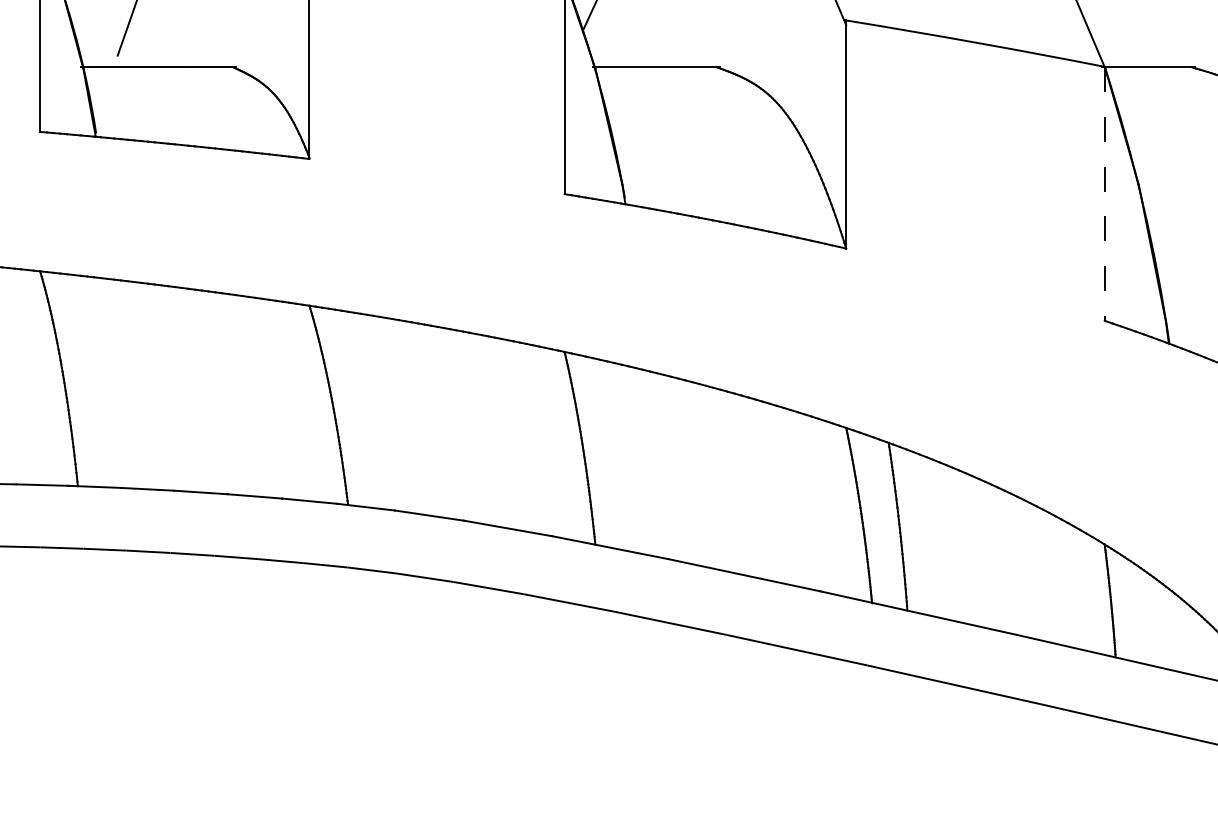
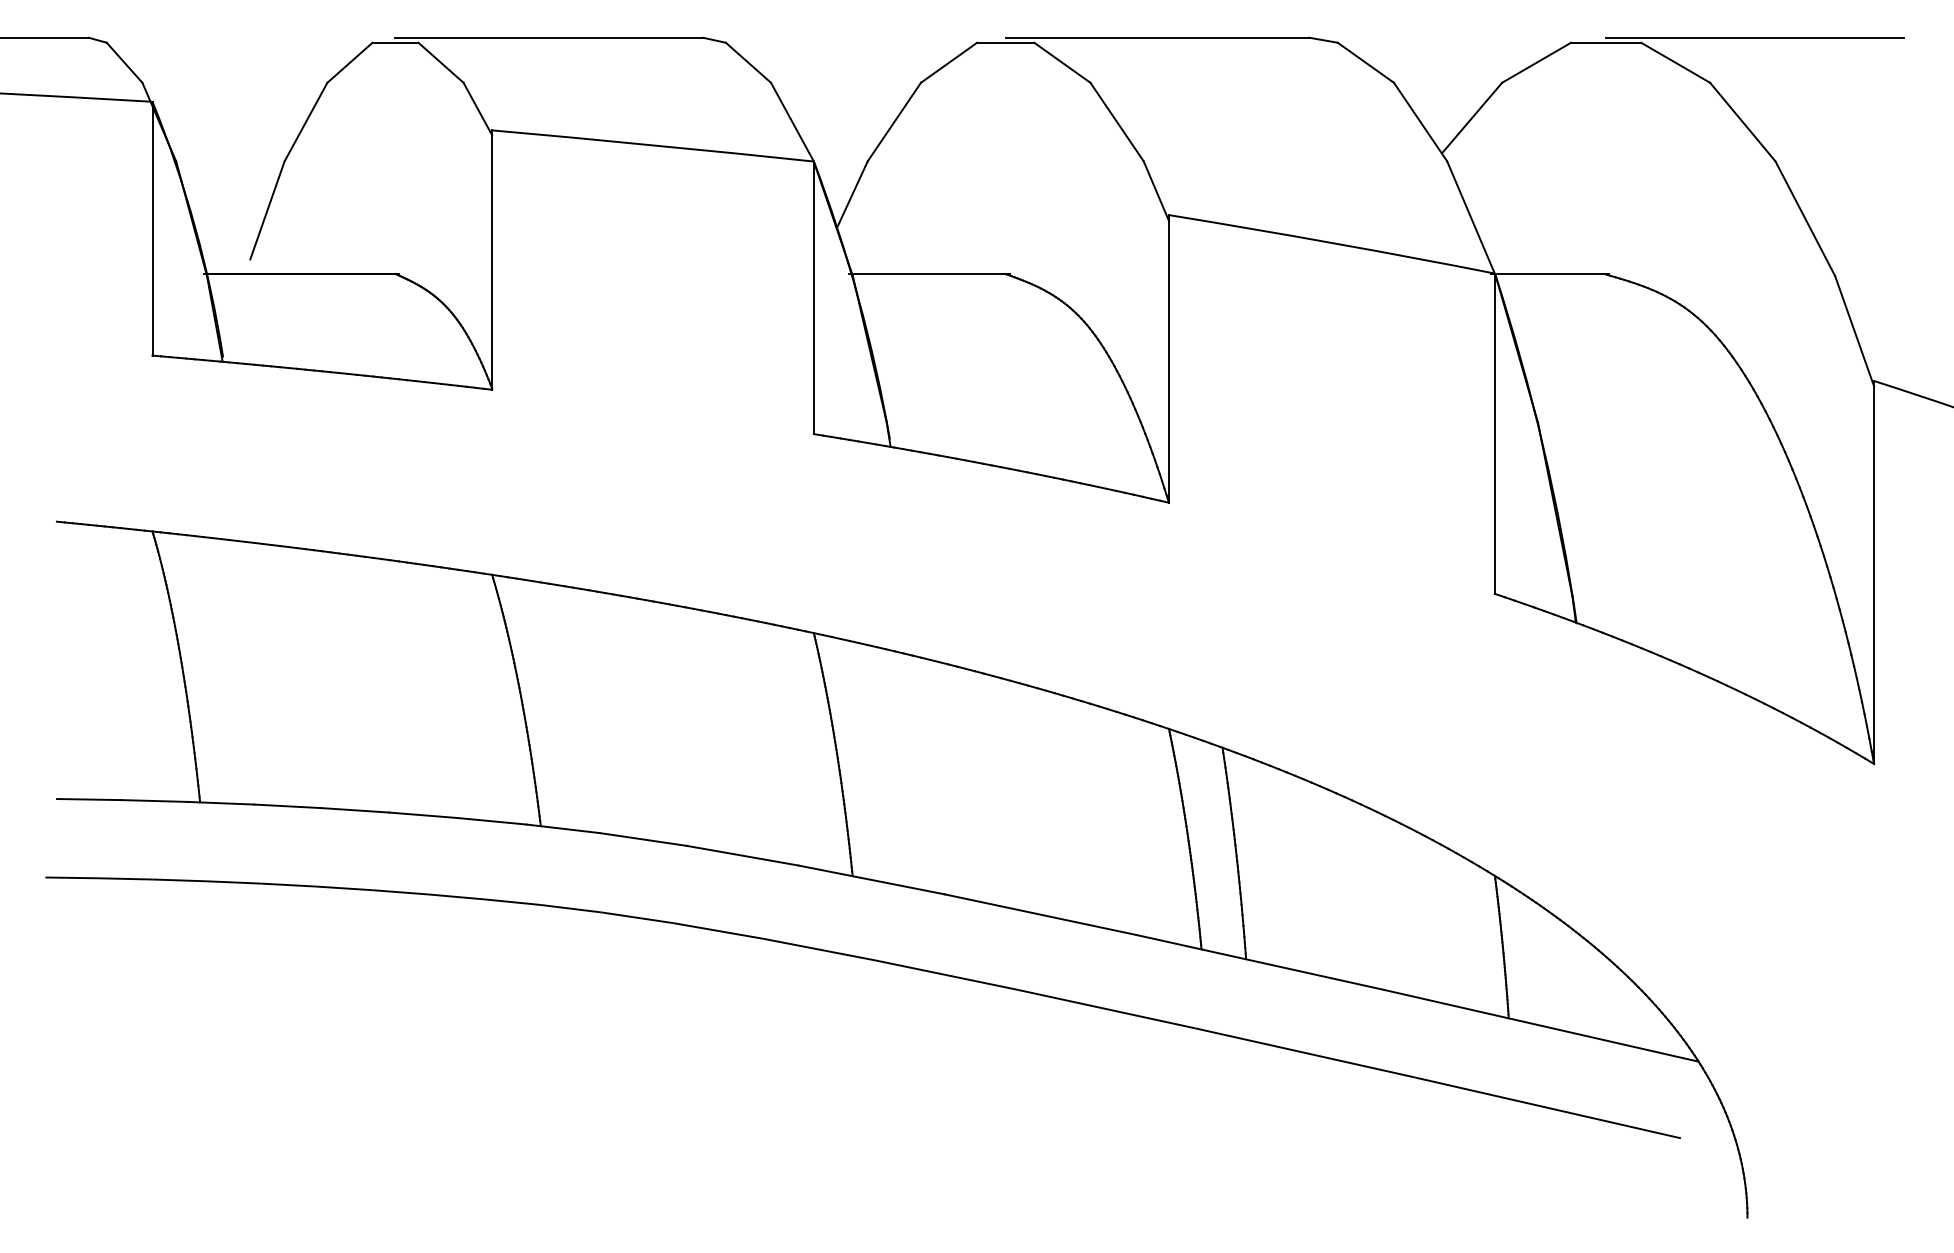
line: (1104, 194) -> (1494, 434), dashed -> solid

